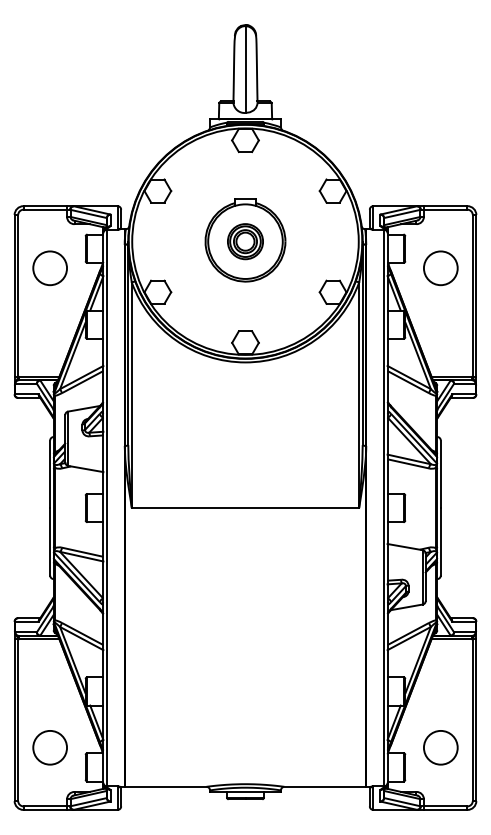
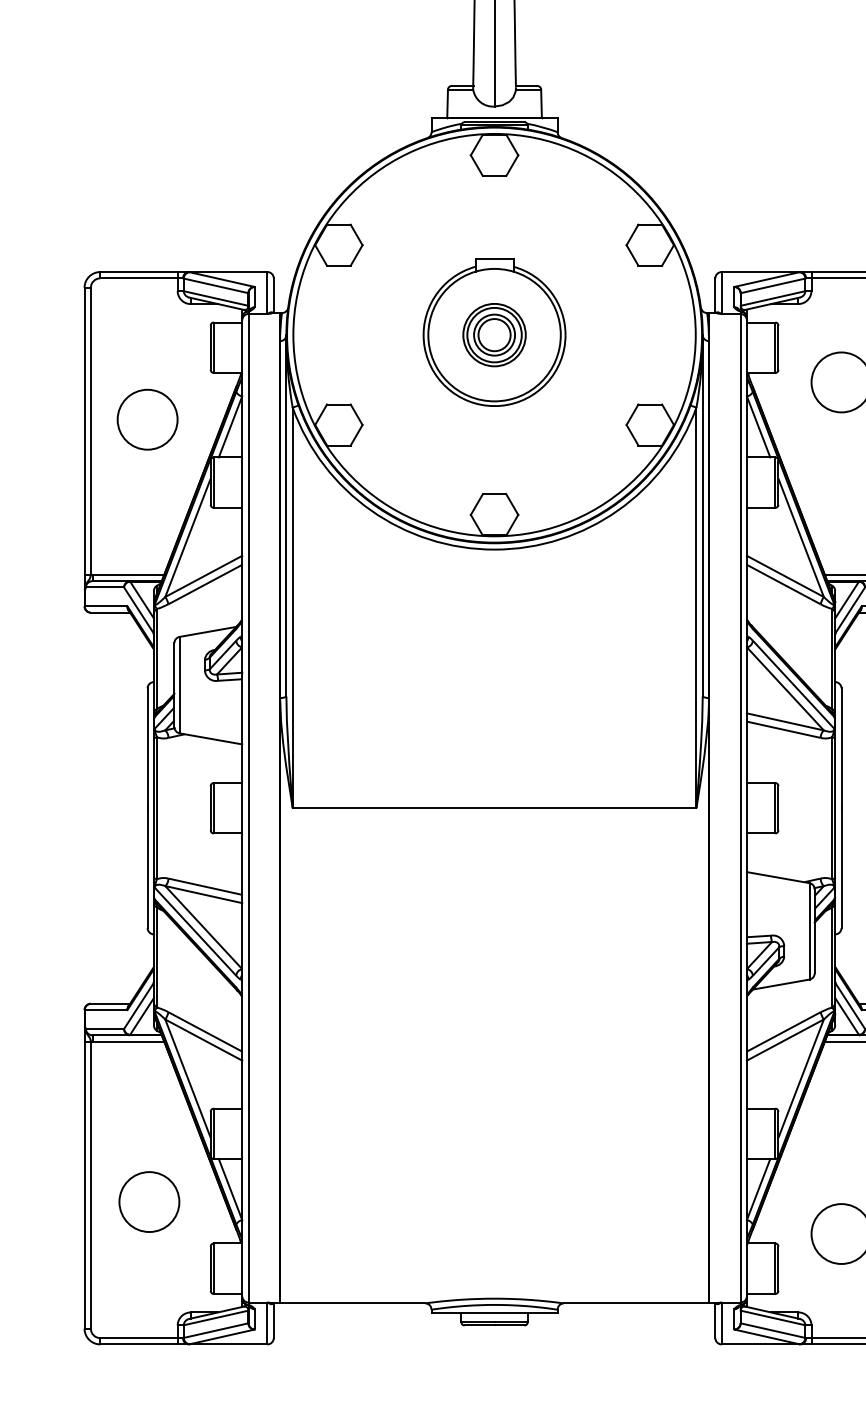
circle: (49, 268) -> (146, 420), moved
circle: (49, 747) -> (148, 1201), moved

